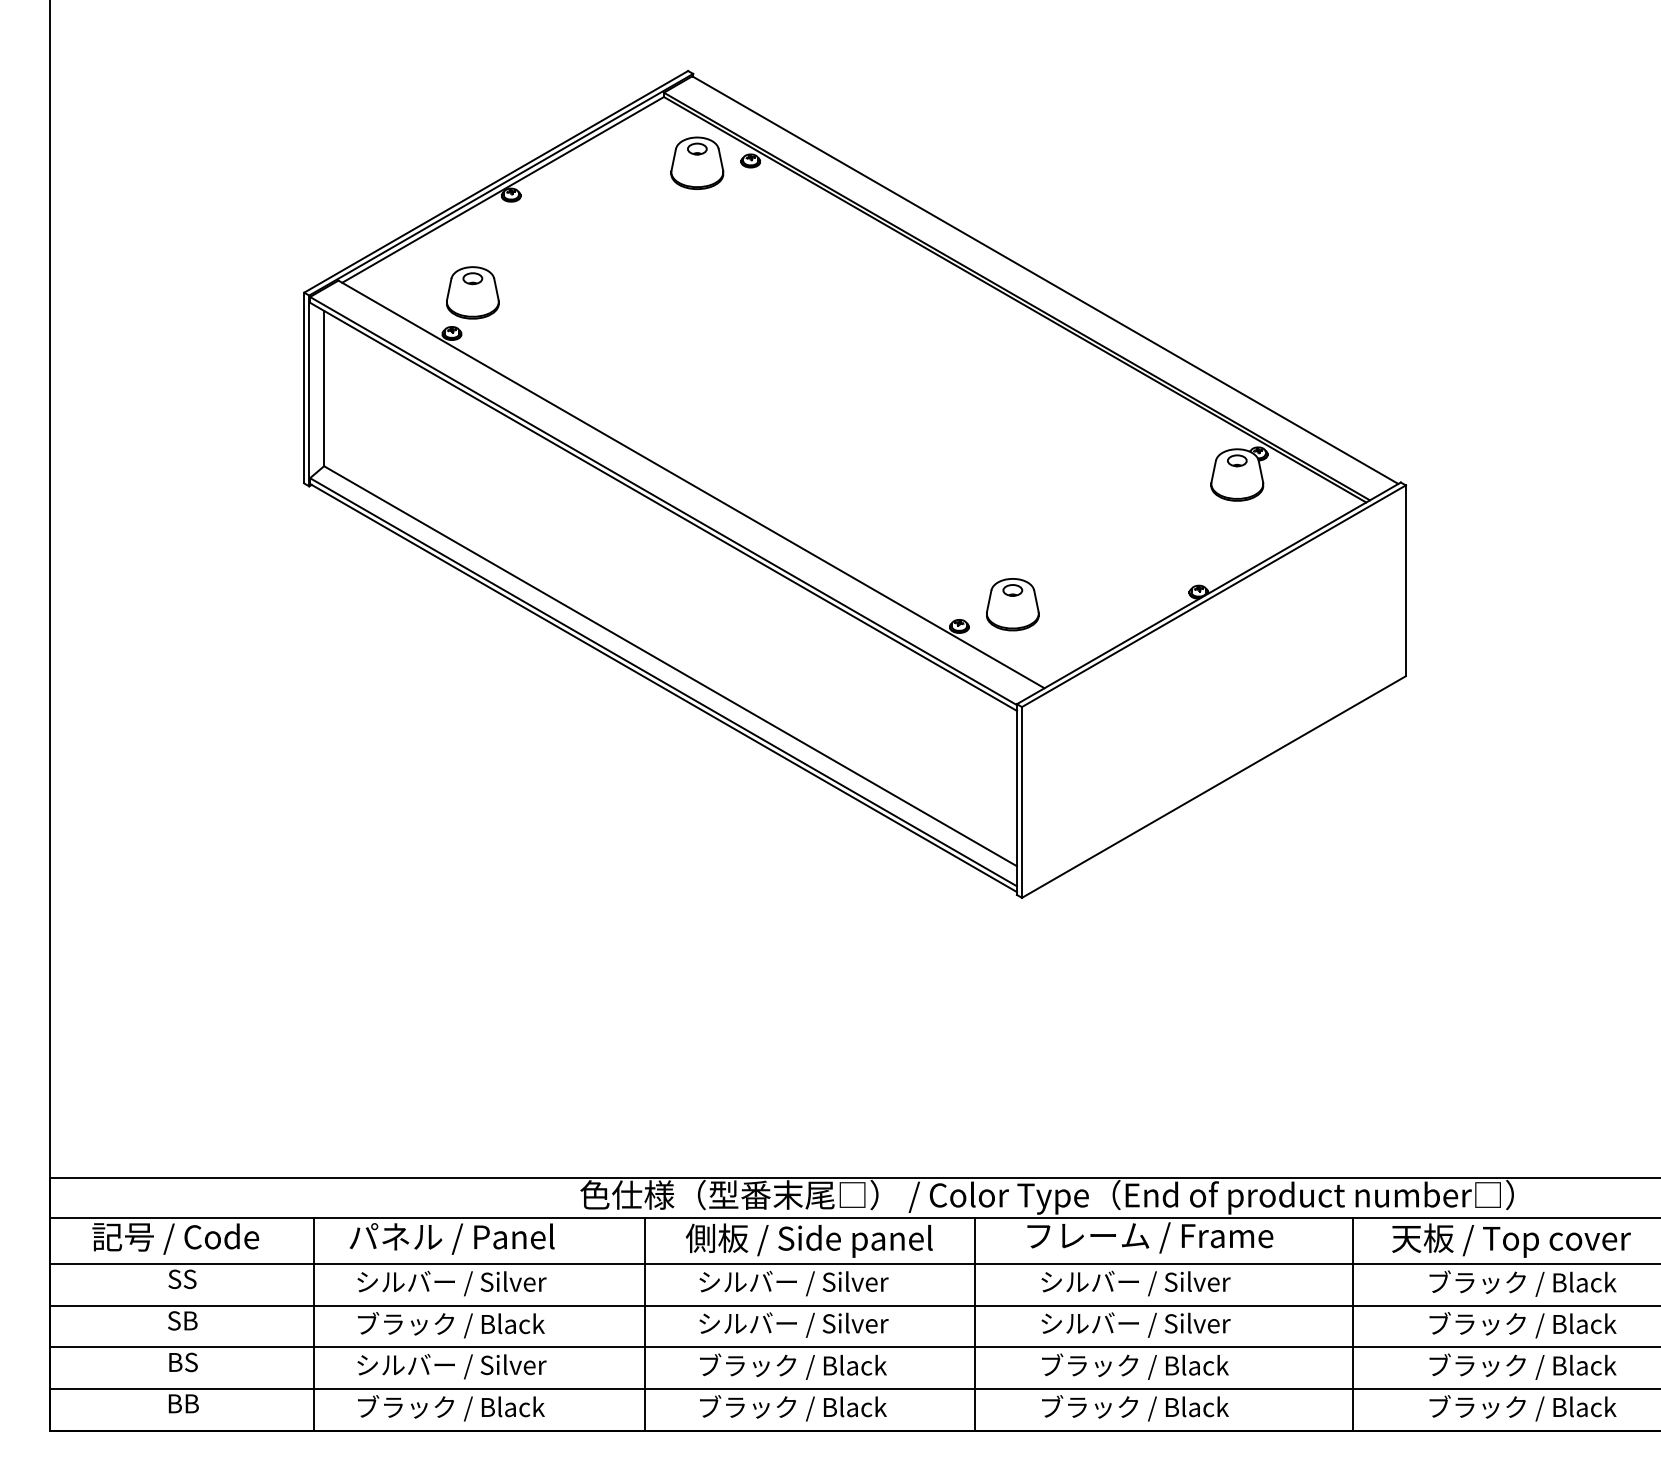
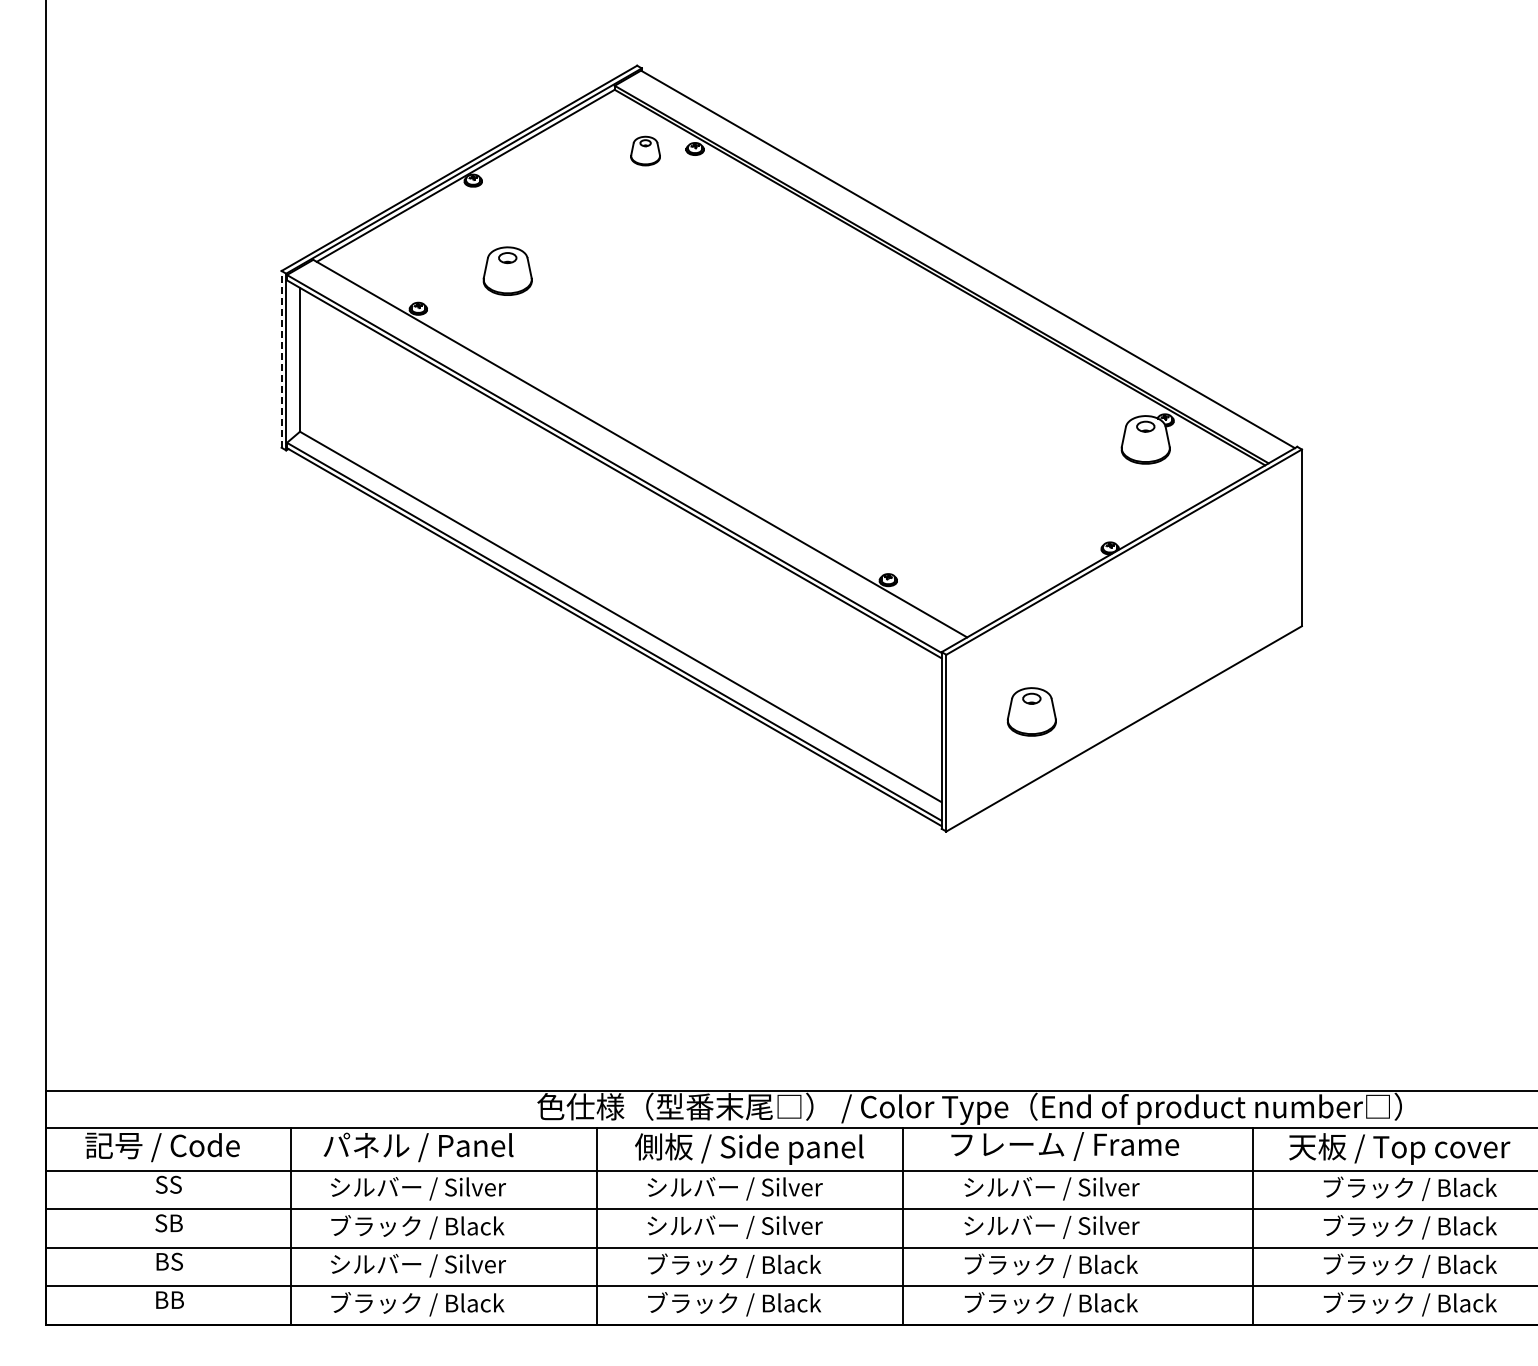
part: (697, 162) -> (645, 150), size x0.6
part: (472, 292) -> (507, 270), moved
line: (304, 387) -> (281, 358), solid -> dashed
part: (1012, 604) -> (1031, 711), moved

